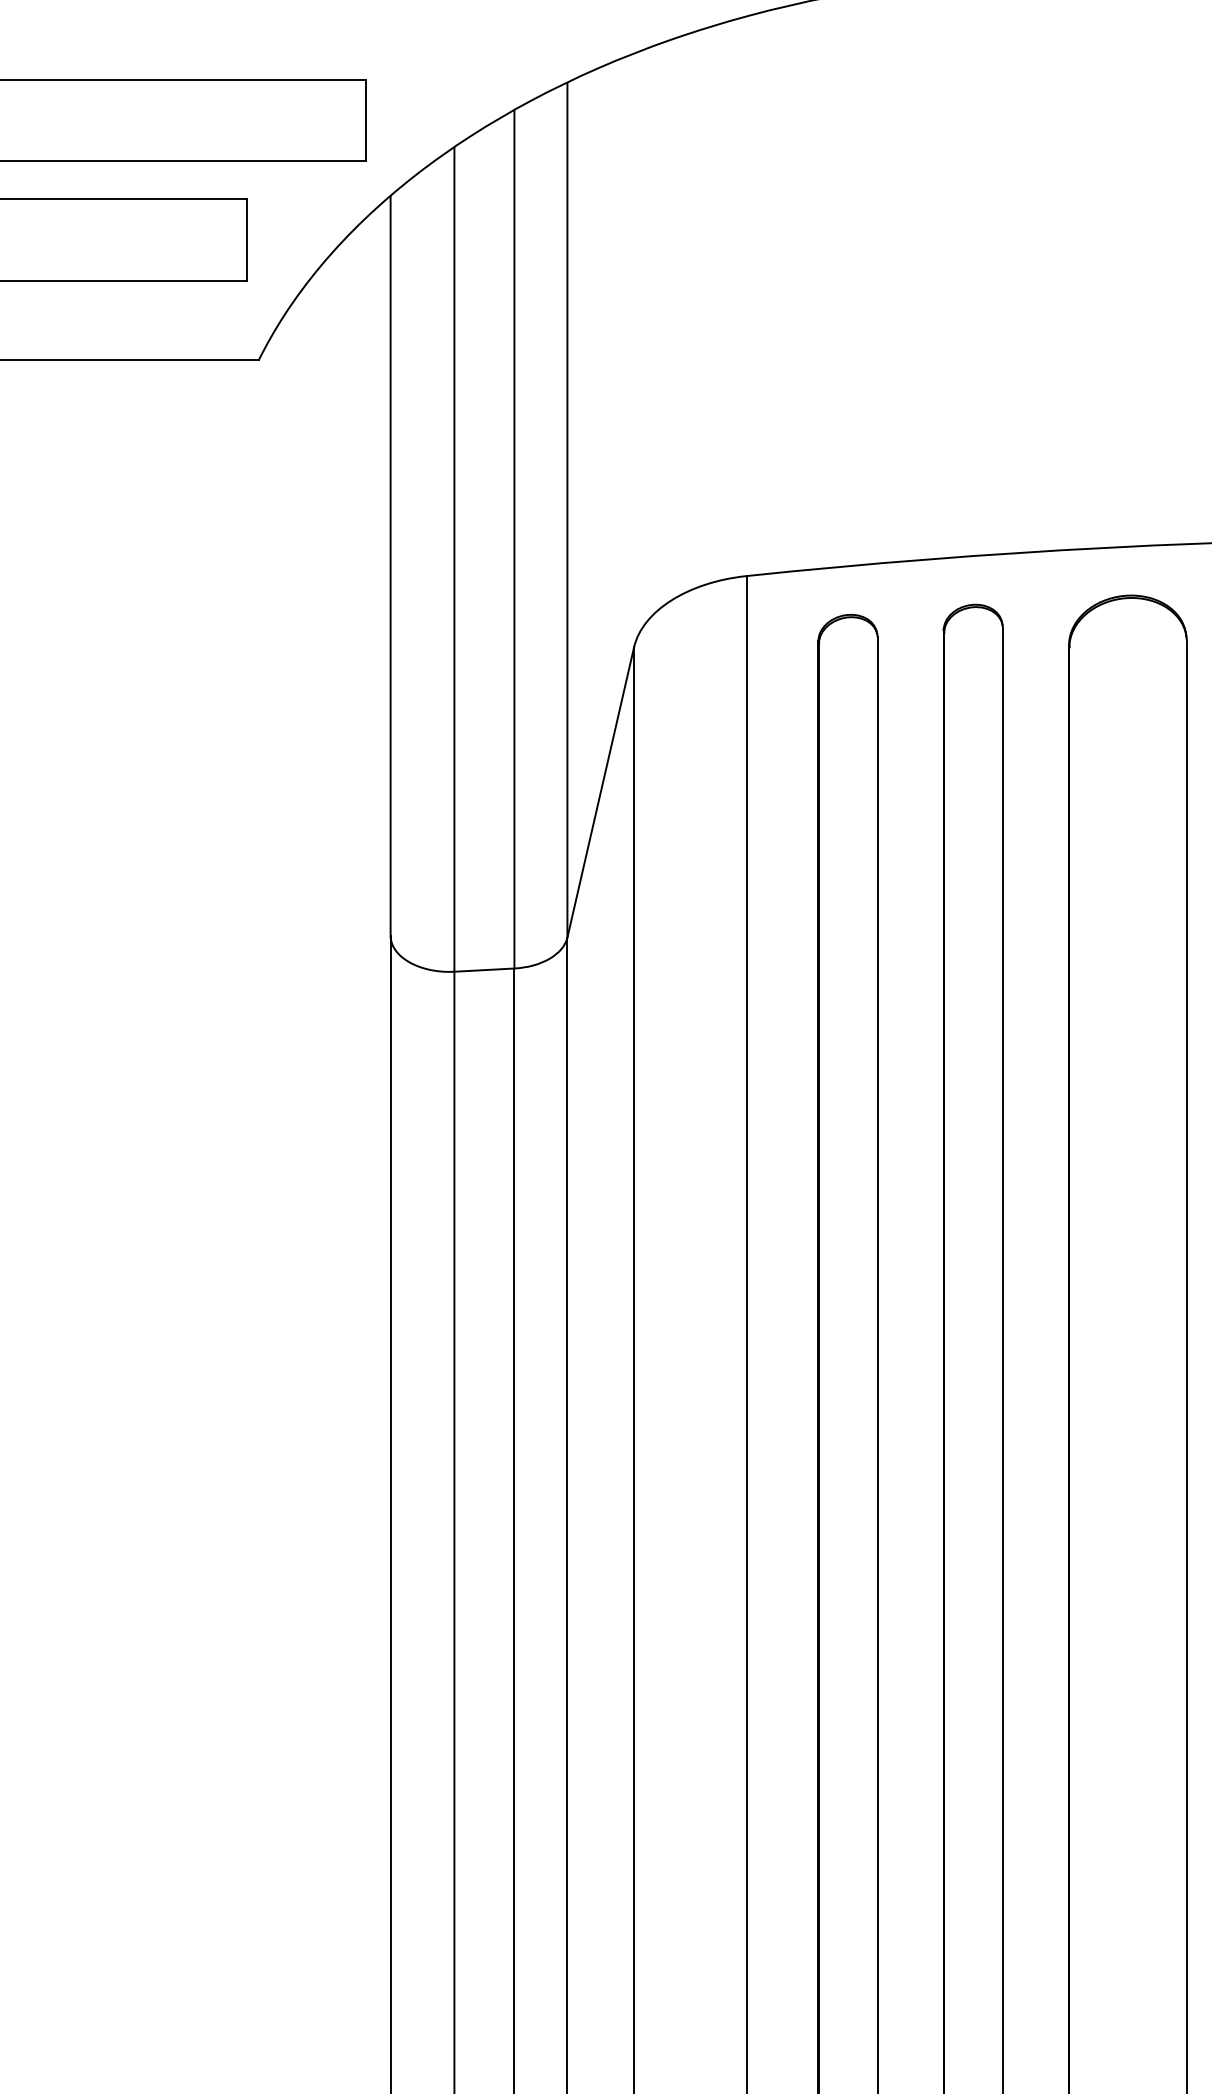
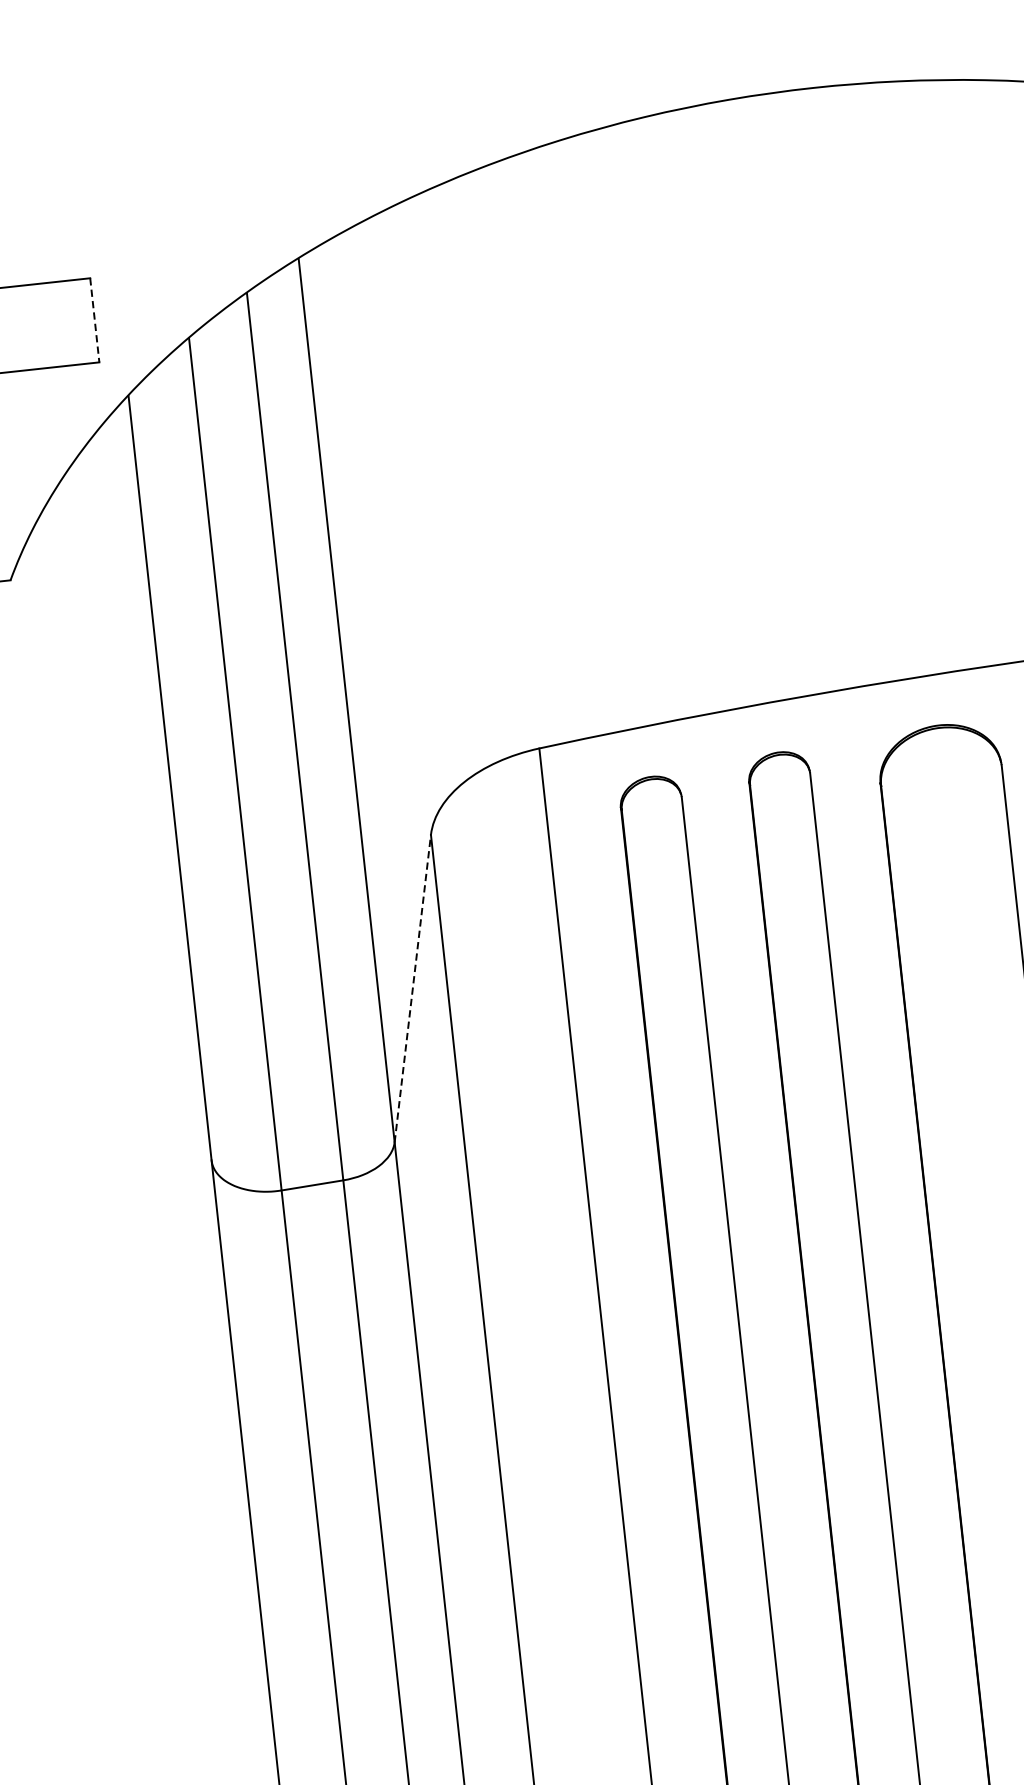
line: (366, 120) -> (95, 320), solid -> dashed
line: (600, 792) -> (412, 988), solid -> dashed

